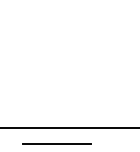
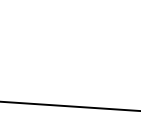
line: (56, 144) -> (46, 122), removed

